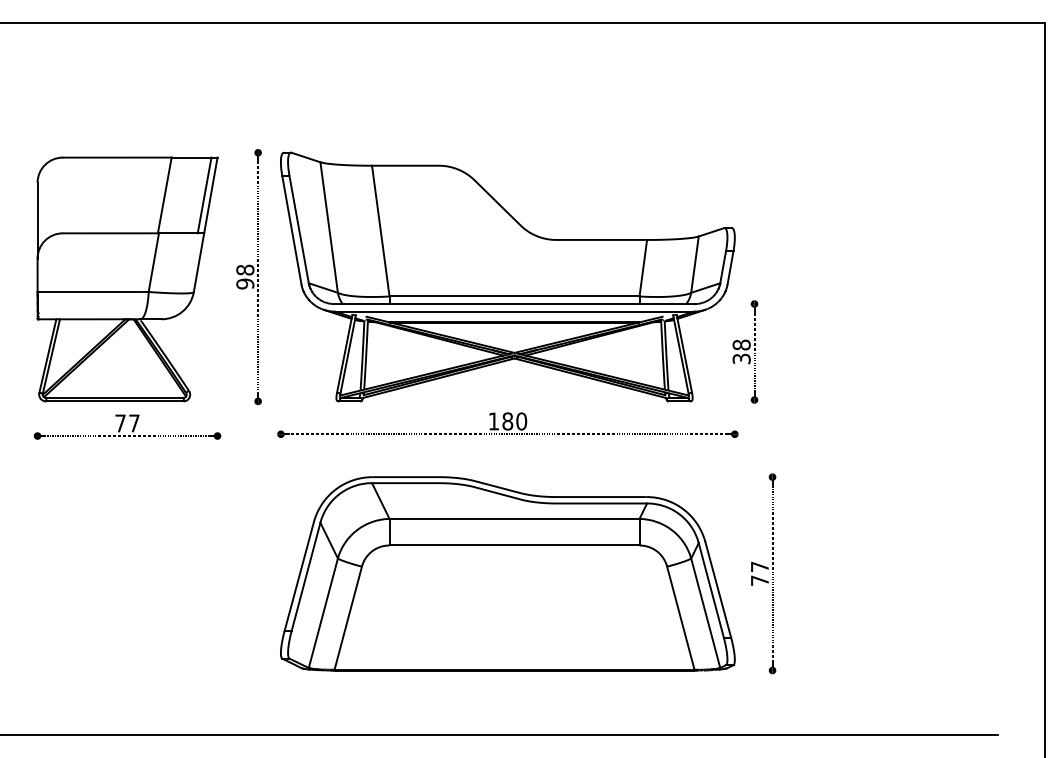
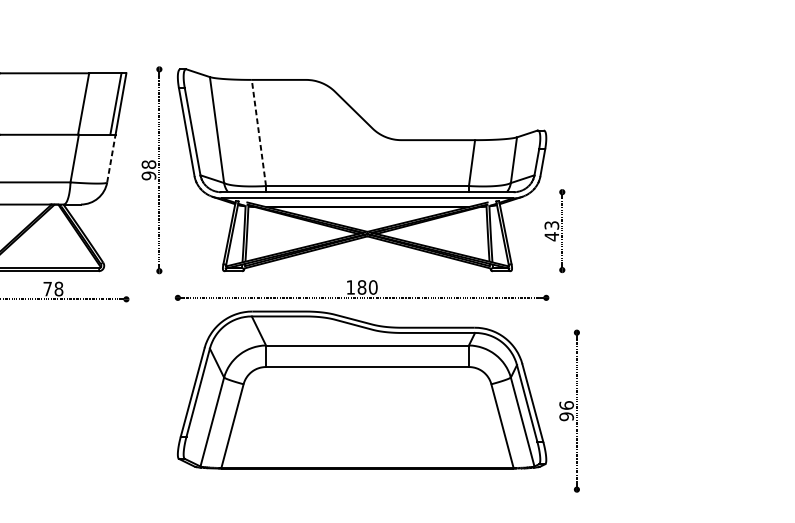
line: (380, 231) -> (258, 133), solid -> dashed
line: (199, 262) -> (111, 158), solid -> dashed
text: (741, 351) -> (551, 230), 38 -> 43
text: (134, 423) -> (59, 289), 77 -> 78
part: (507, 573) -> (361, 389), moved
text: (759, 573) -> (566, 410), 77 -> 96

